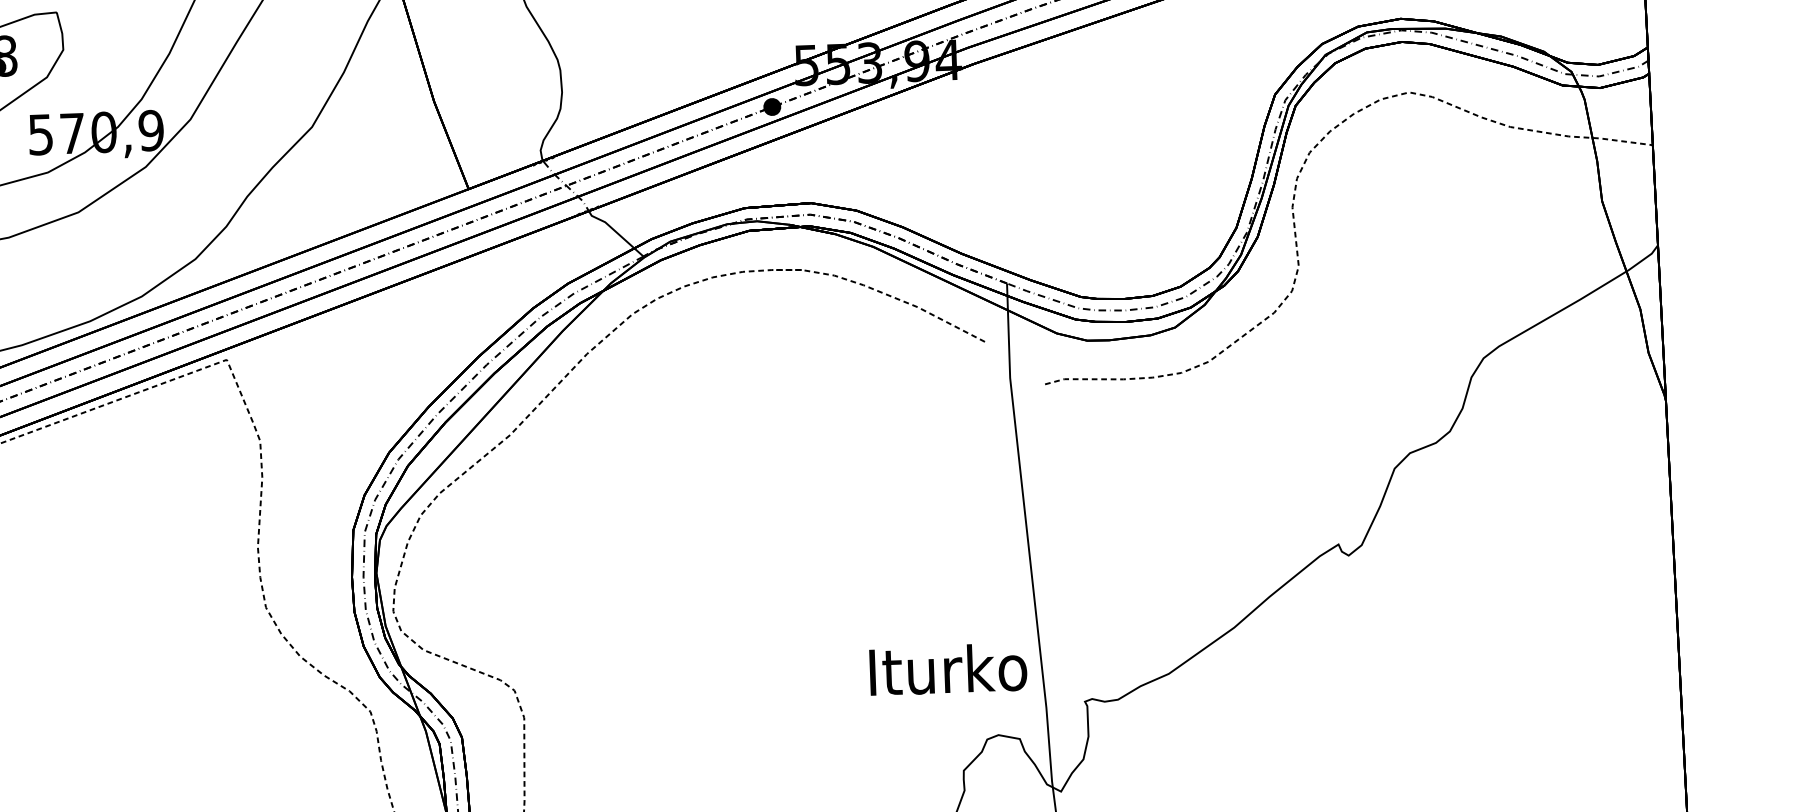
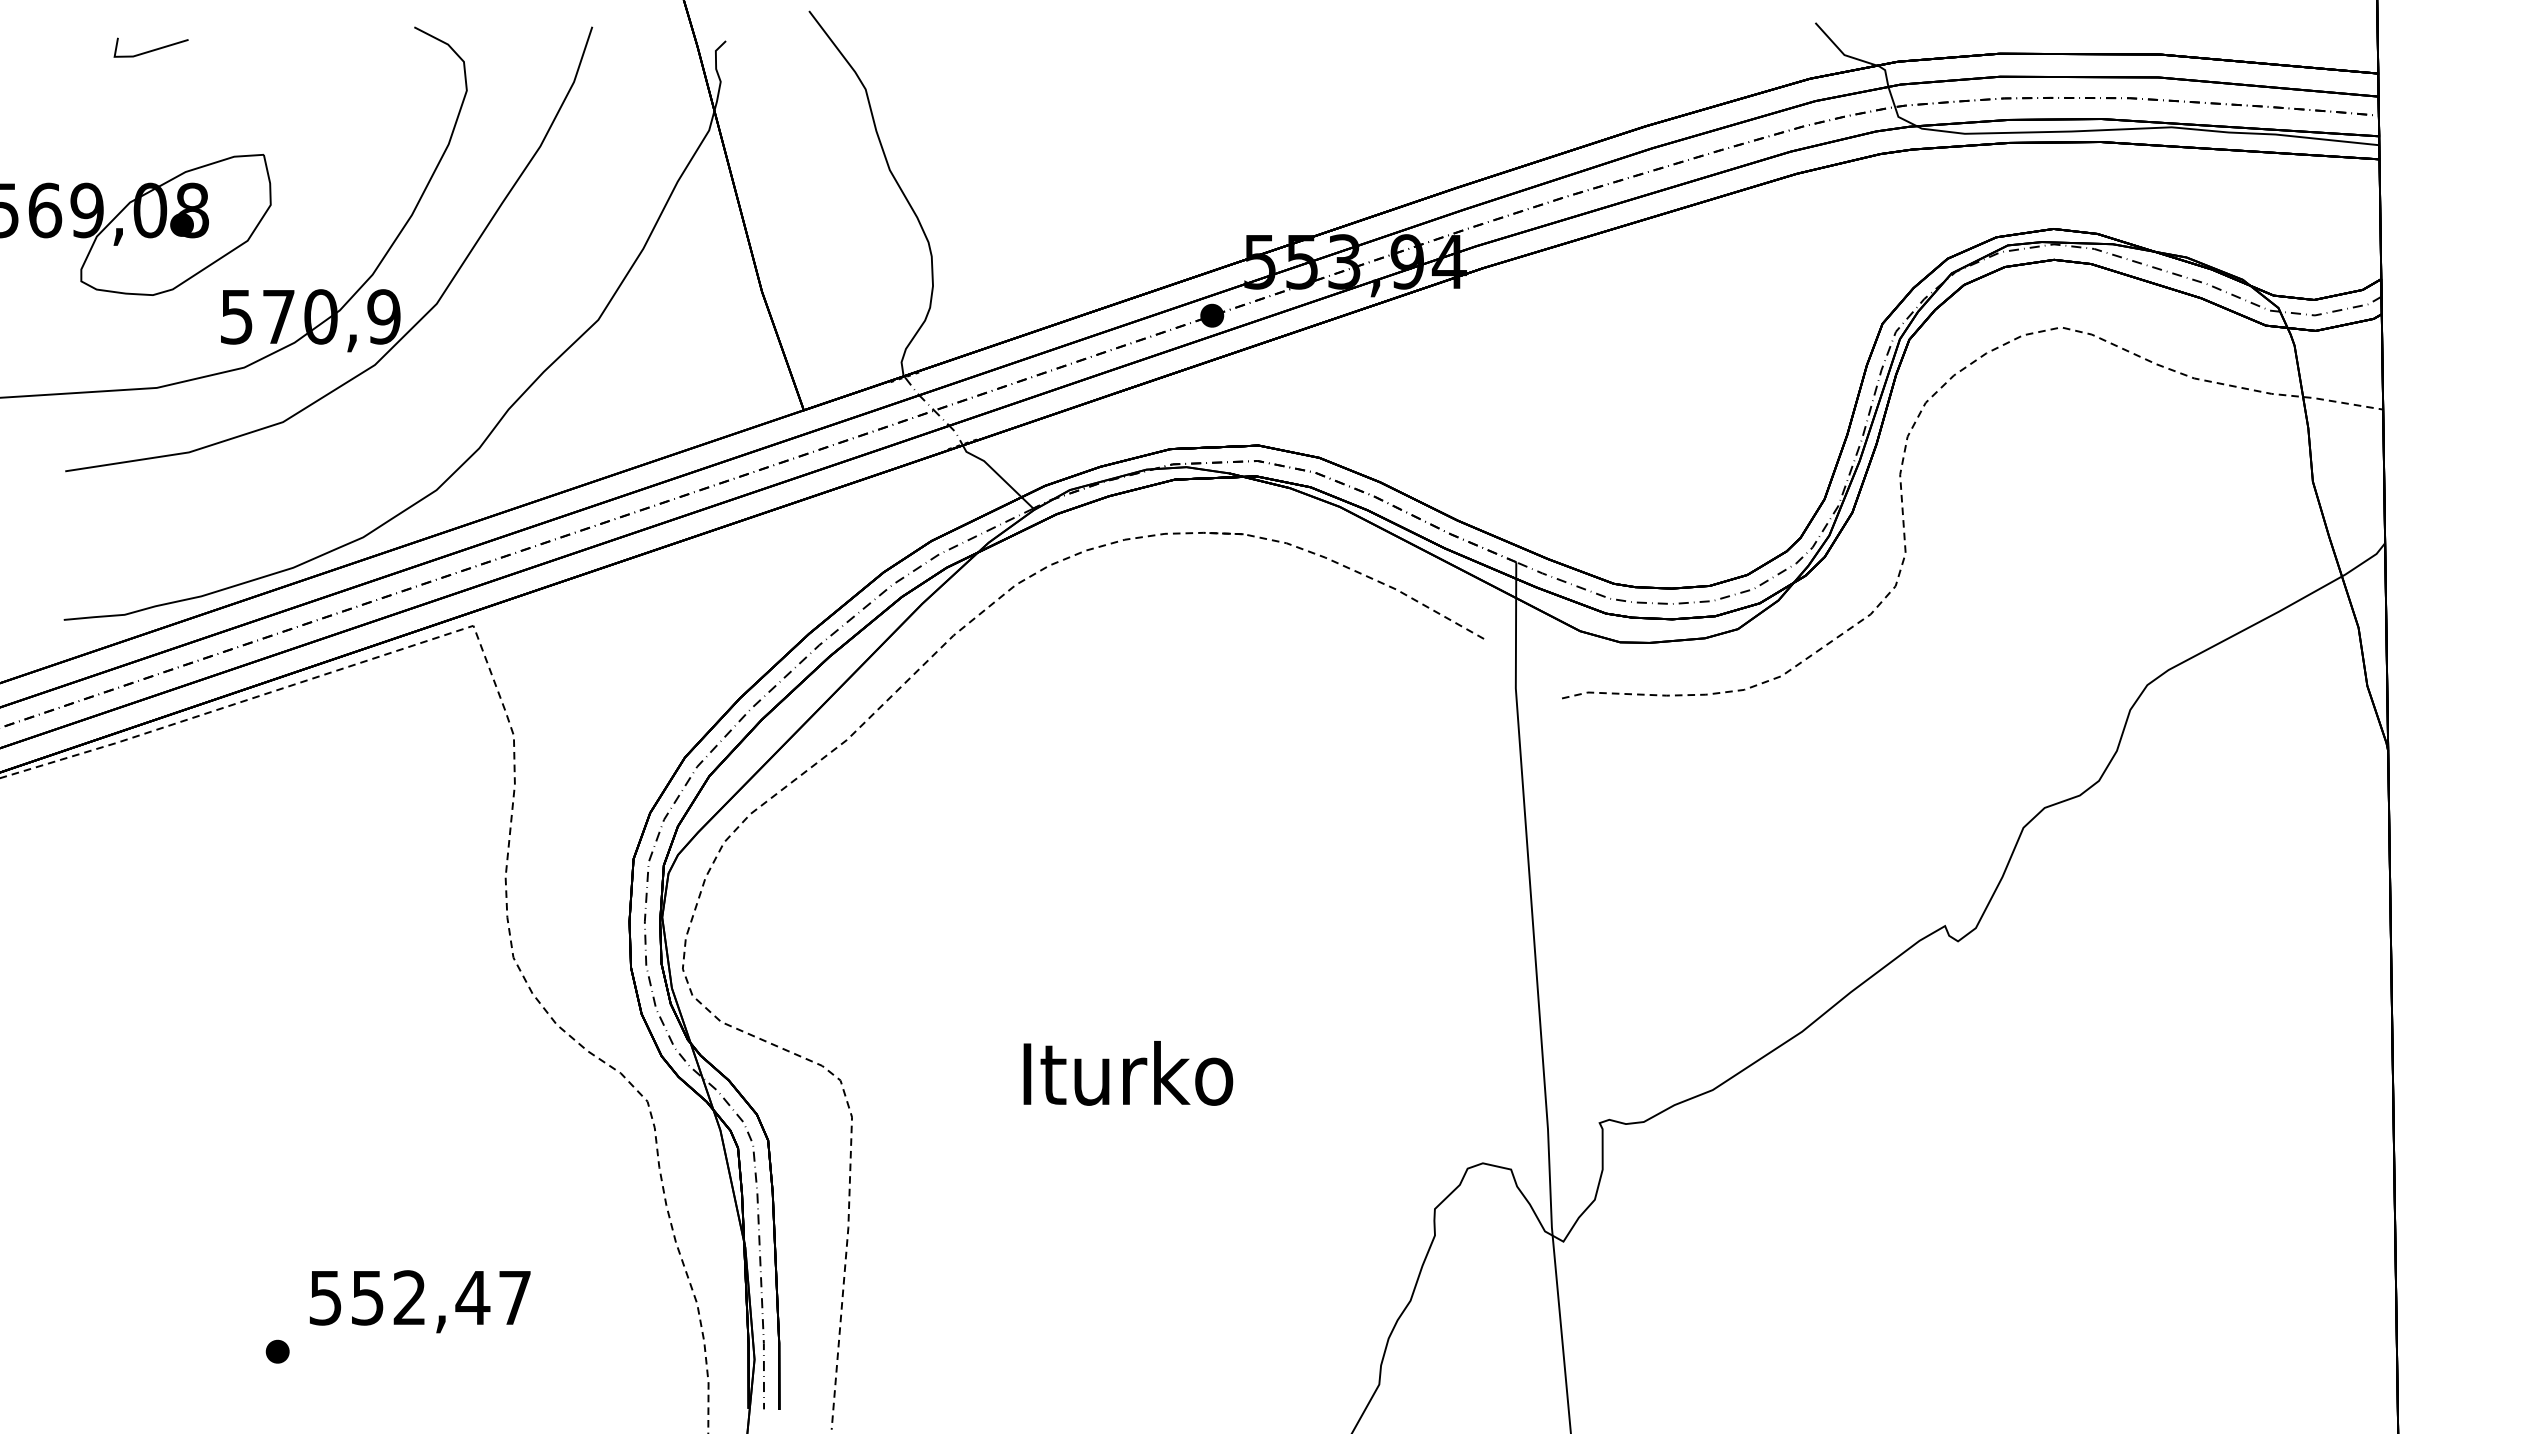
text: (948, 669) -> (1128, 1073), moved

